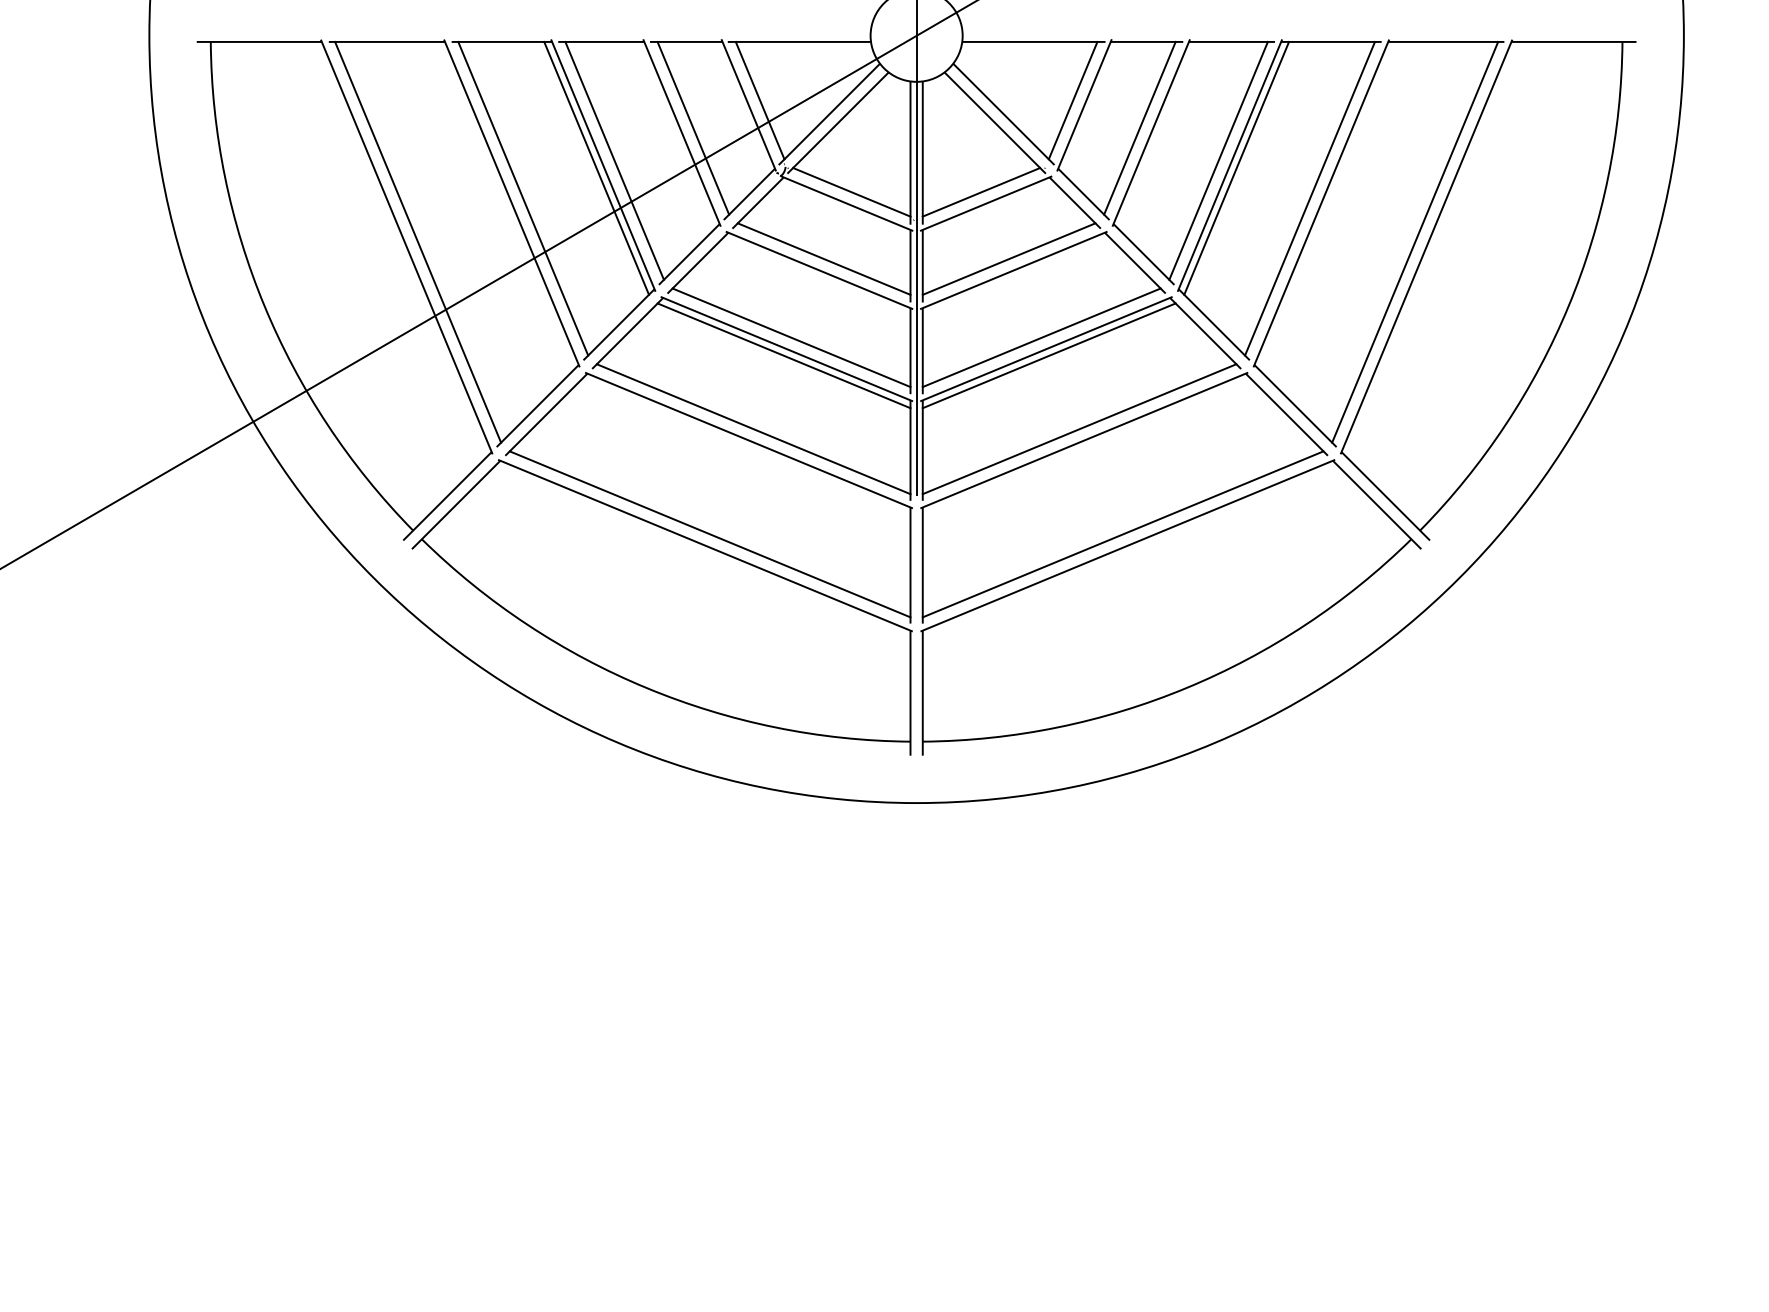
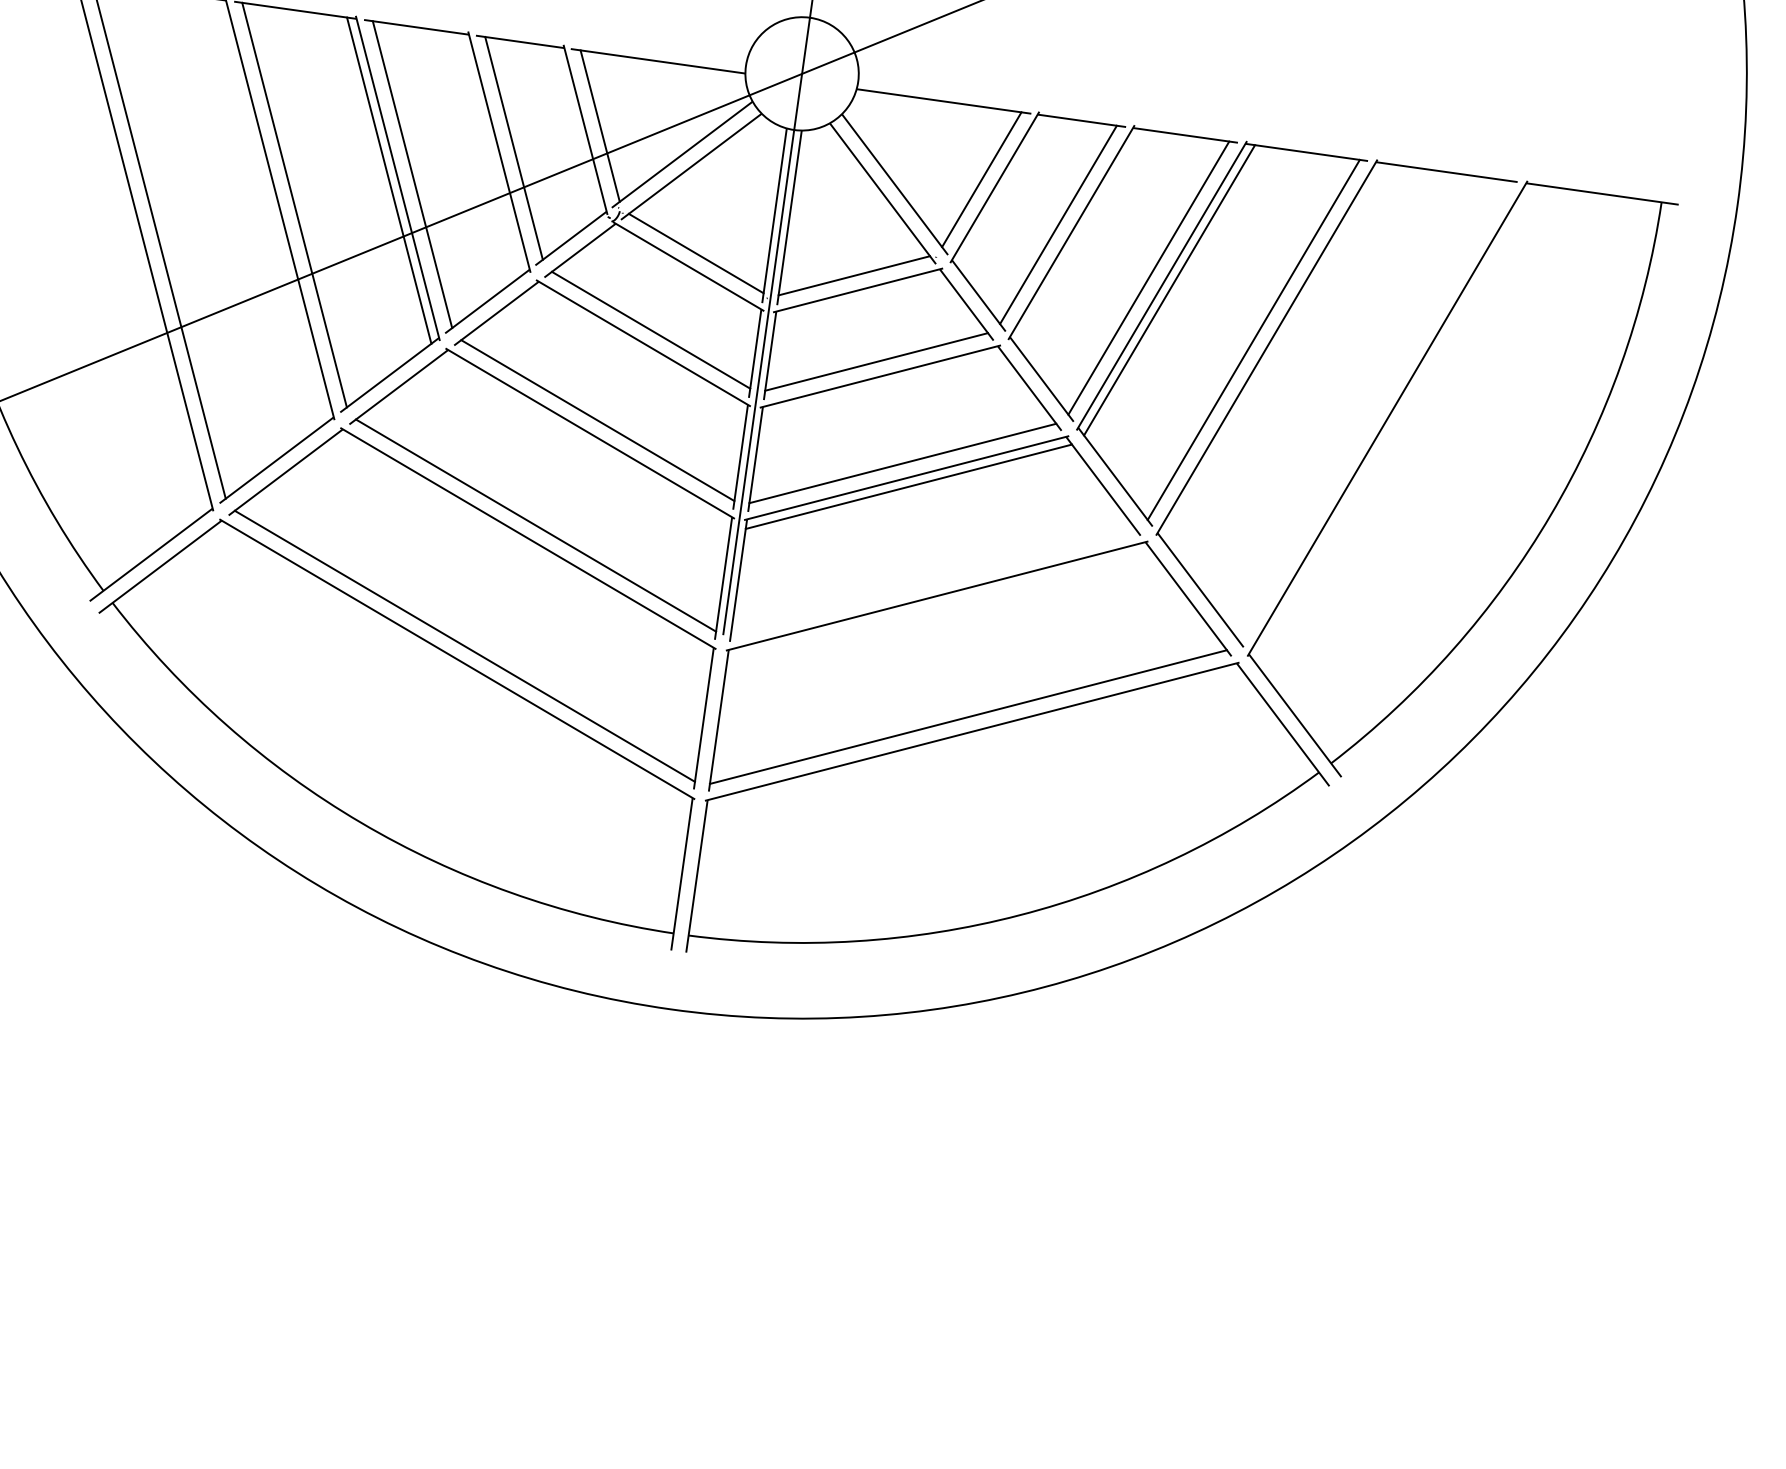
line: (1415, 241) -> (1375, 410), removed
line: (783, 355) -> (585, 440), removed
line: (1079, 429) -> (933, 581), removed

